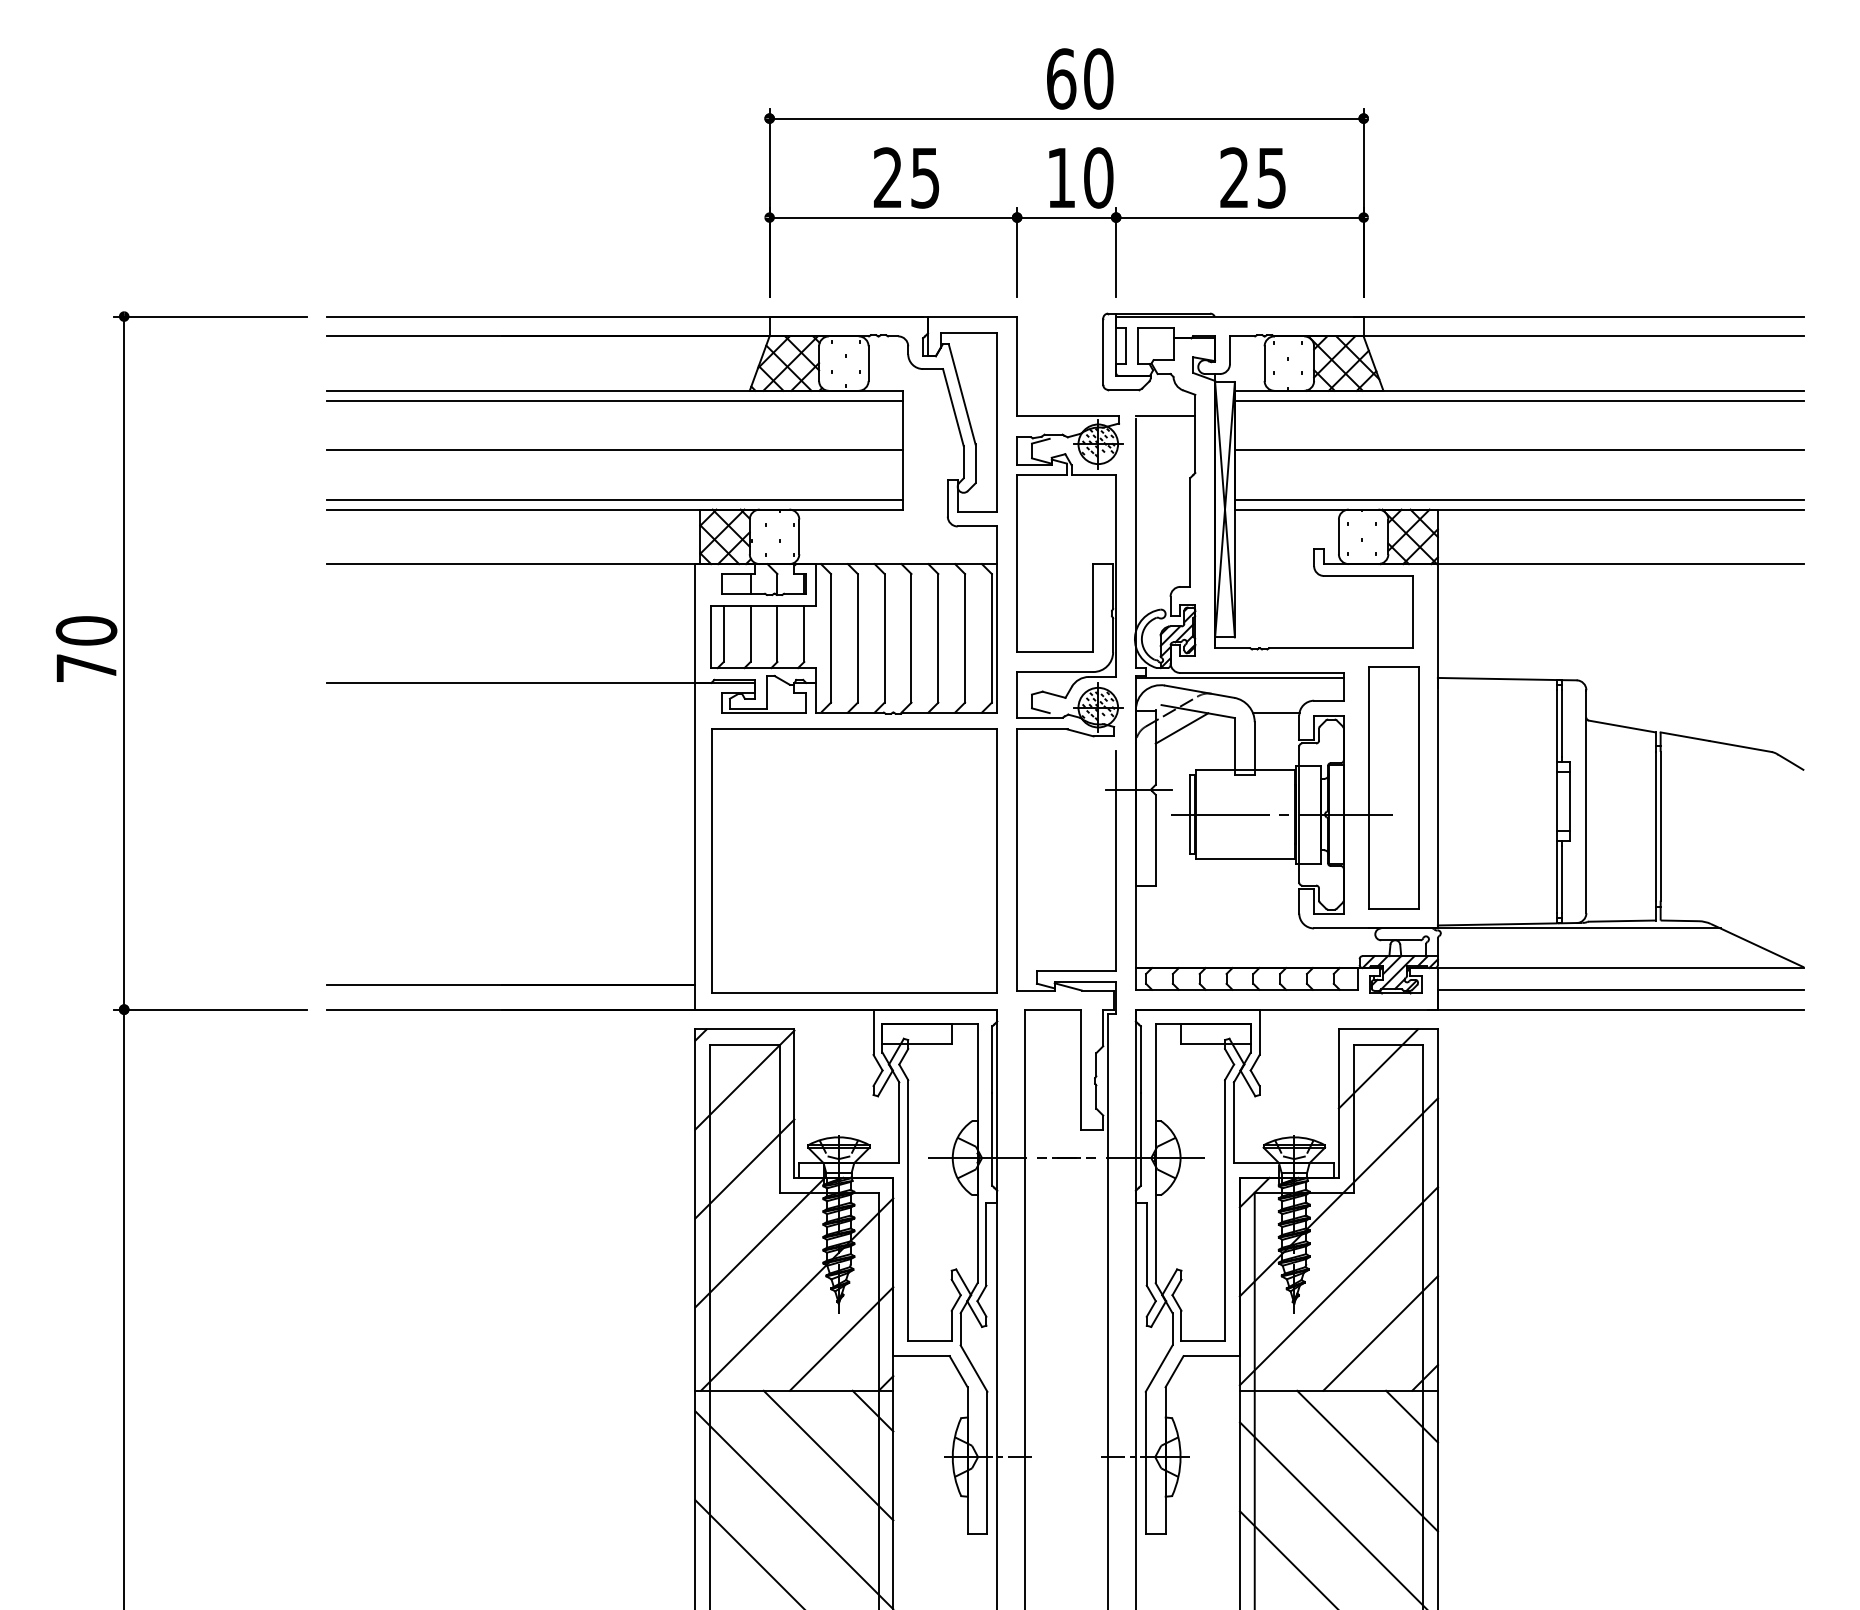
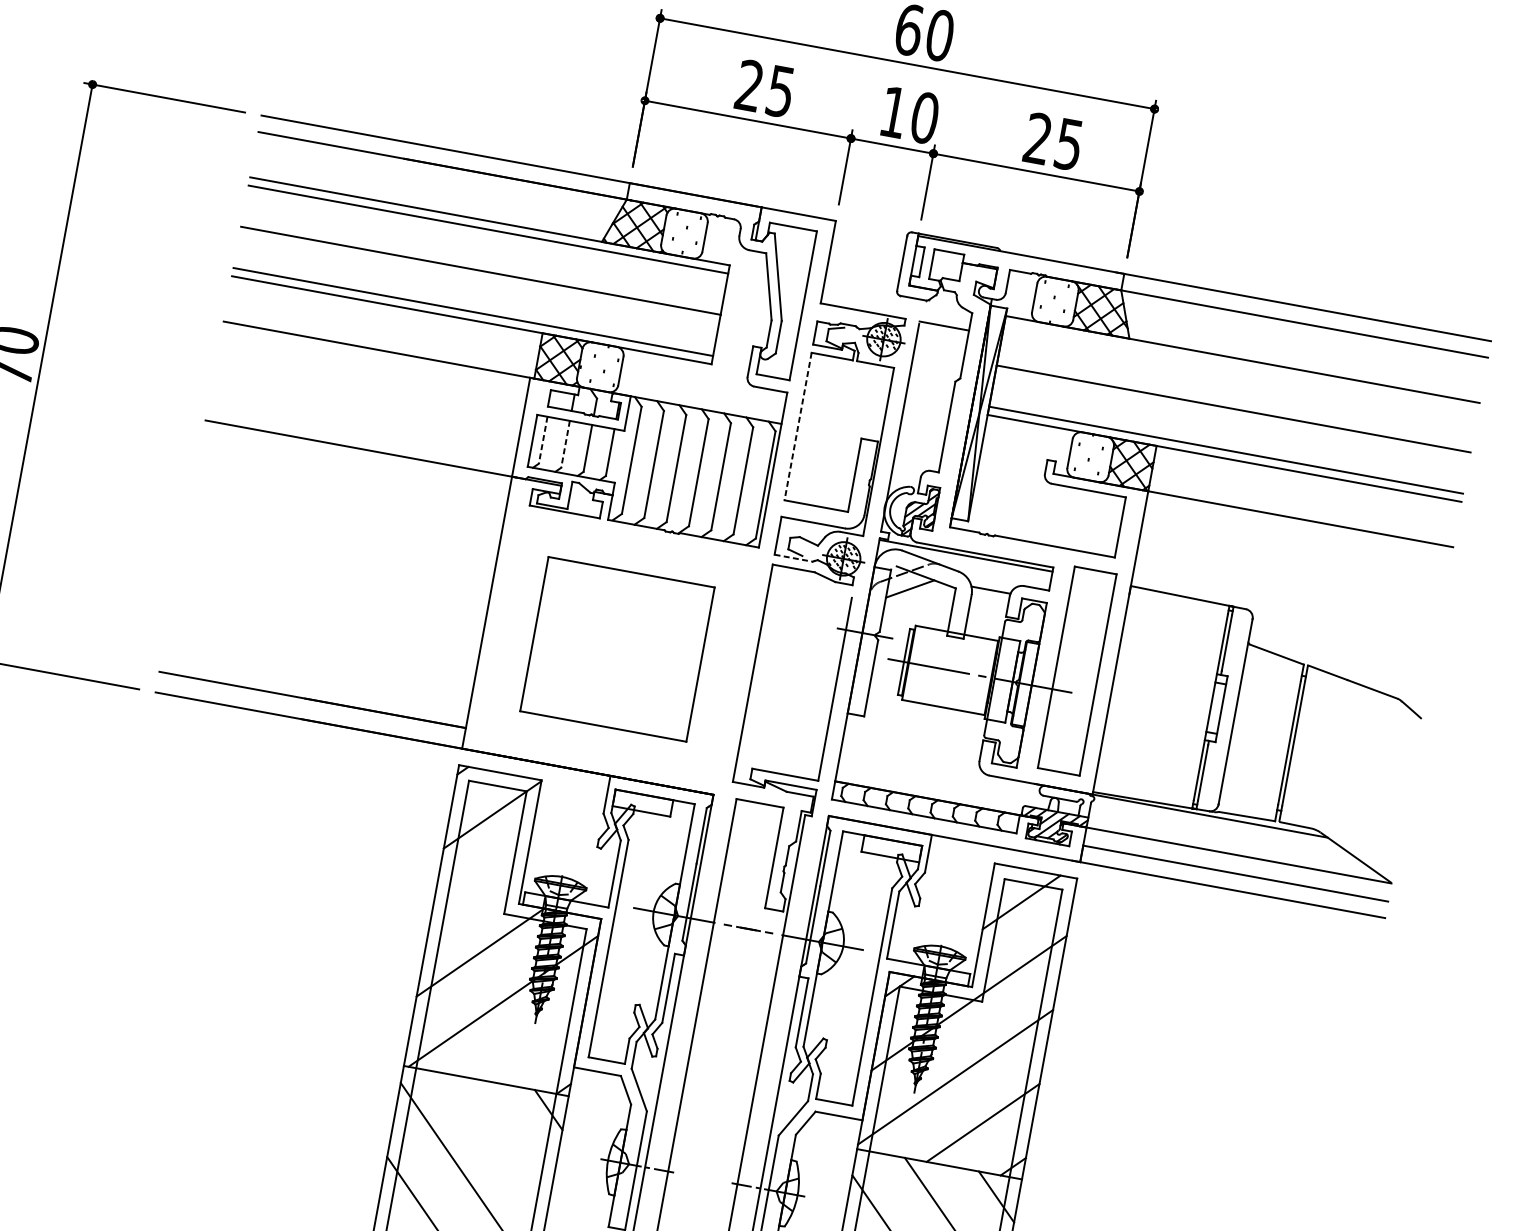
line: (1519, 400) -> (1241, 367), removed
line: (1017, 563) -> (798, 426), solid -> dashed
line: (723, 634) -> (542, 440), solid -> dashed
line: (750, 634) -> (565, 444), solid -> dashed
line: (1040, 717) -> (794, 558), solid -> dashed
part: (854, 860) -> (617, 648), size x0.7
line: (744, 1168) -> (478, 888), removed
line: (841, 1338) -> (533, 1044), removed
line: (828, 1455) -> (504, 1140), removed

